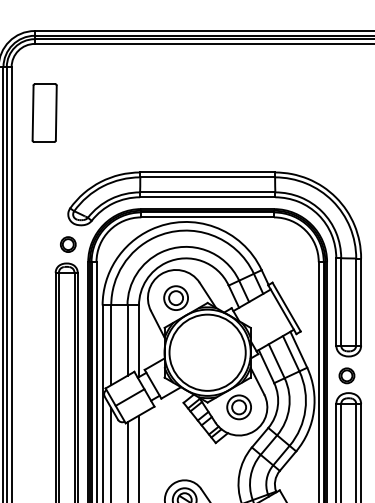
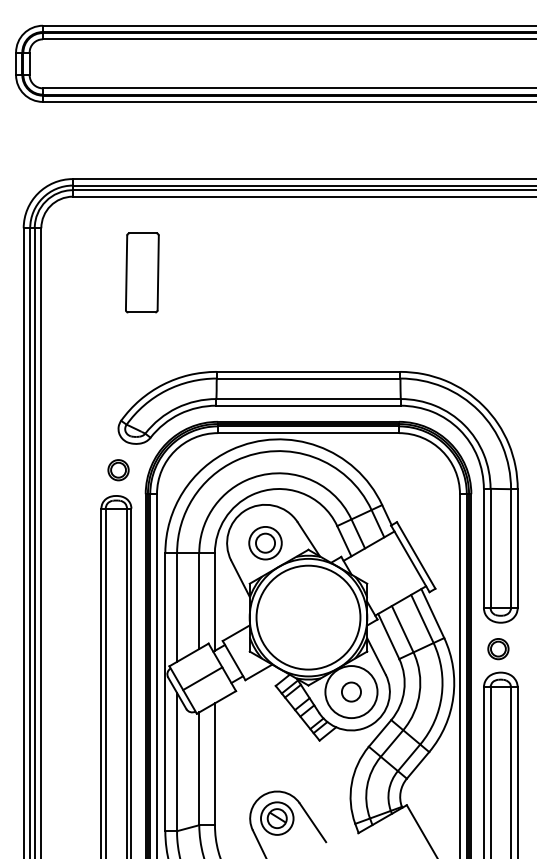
part: (44, 112) -> (142, 272), moved
circle: (239, 406) -> (351, 691), size x1.6

